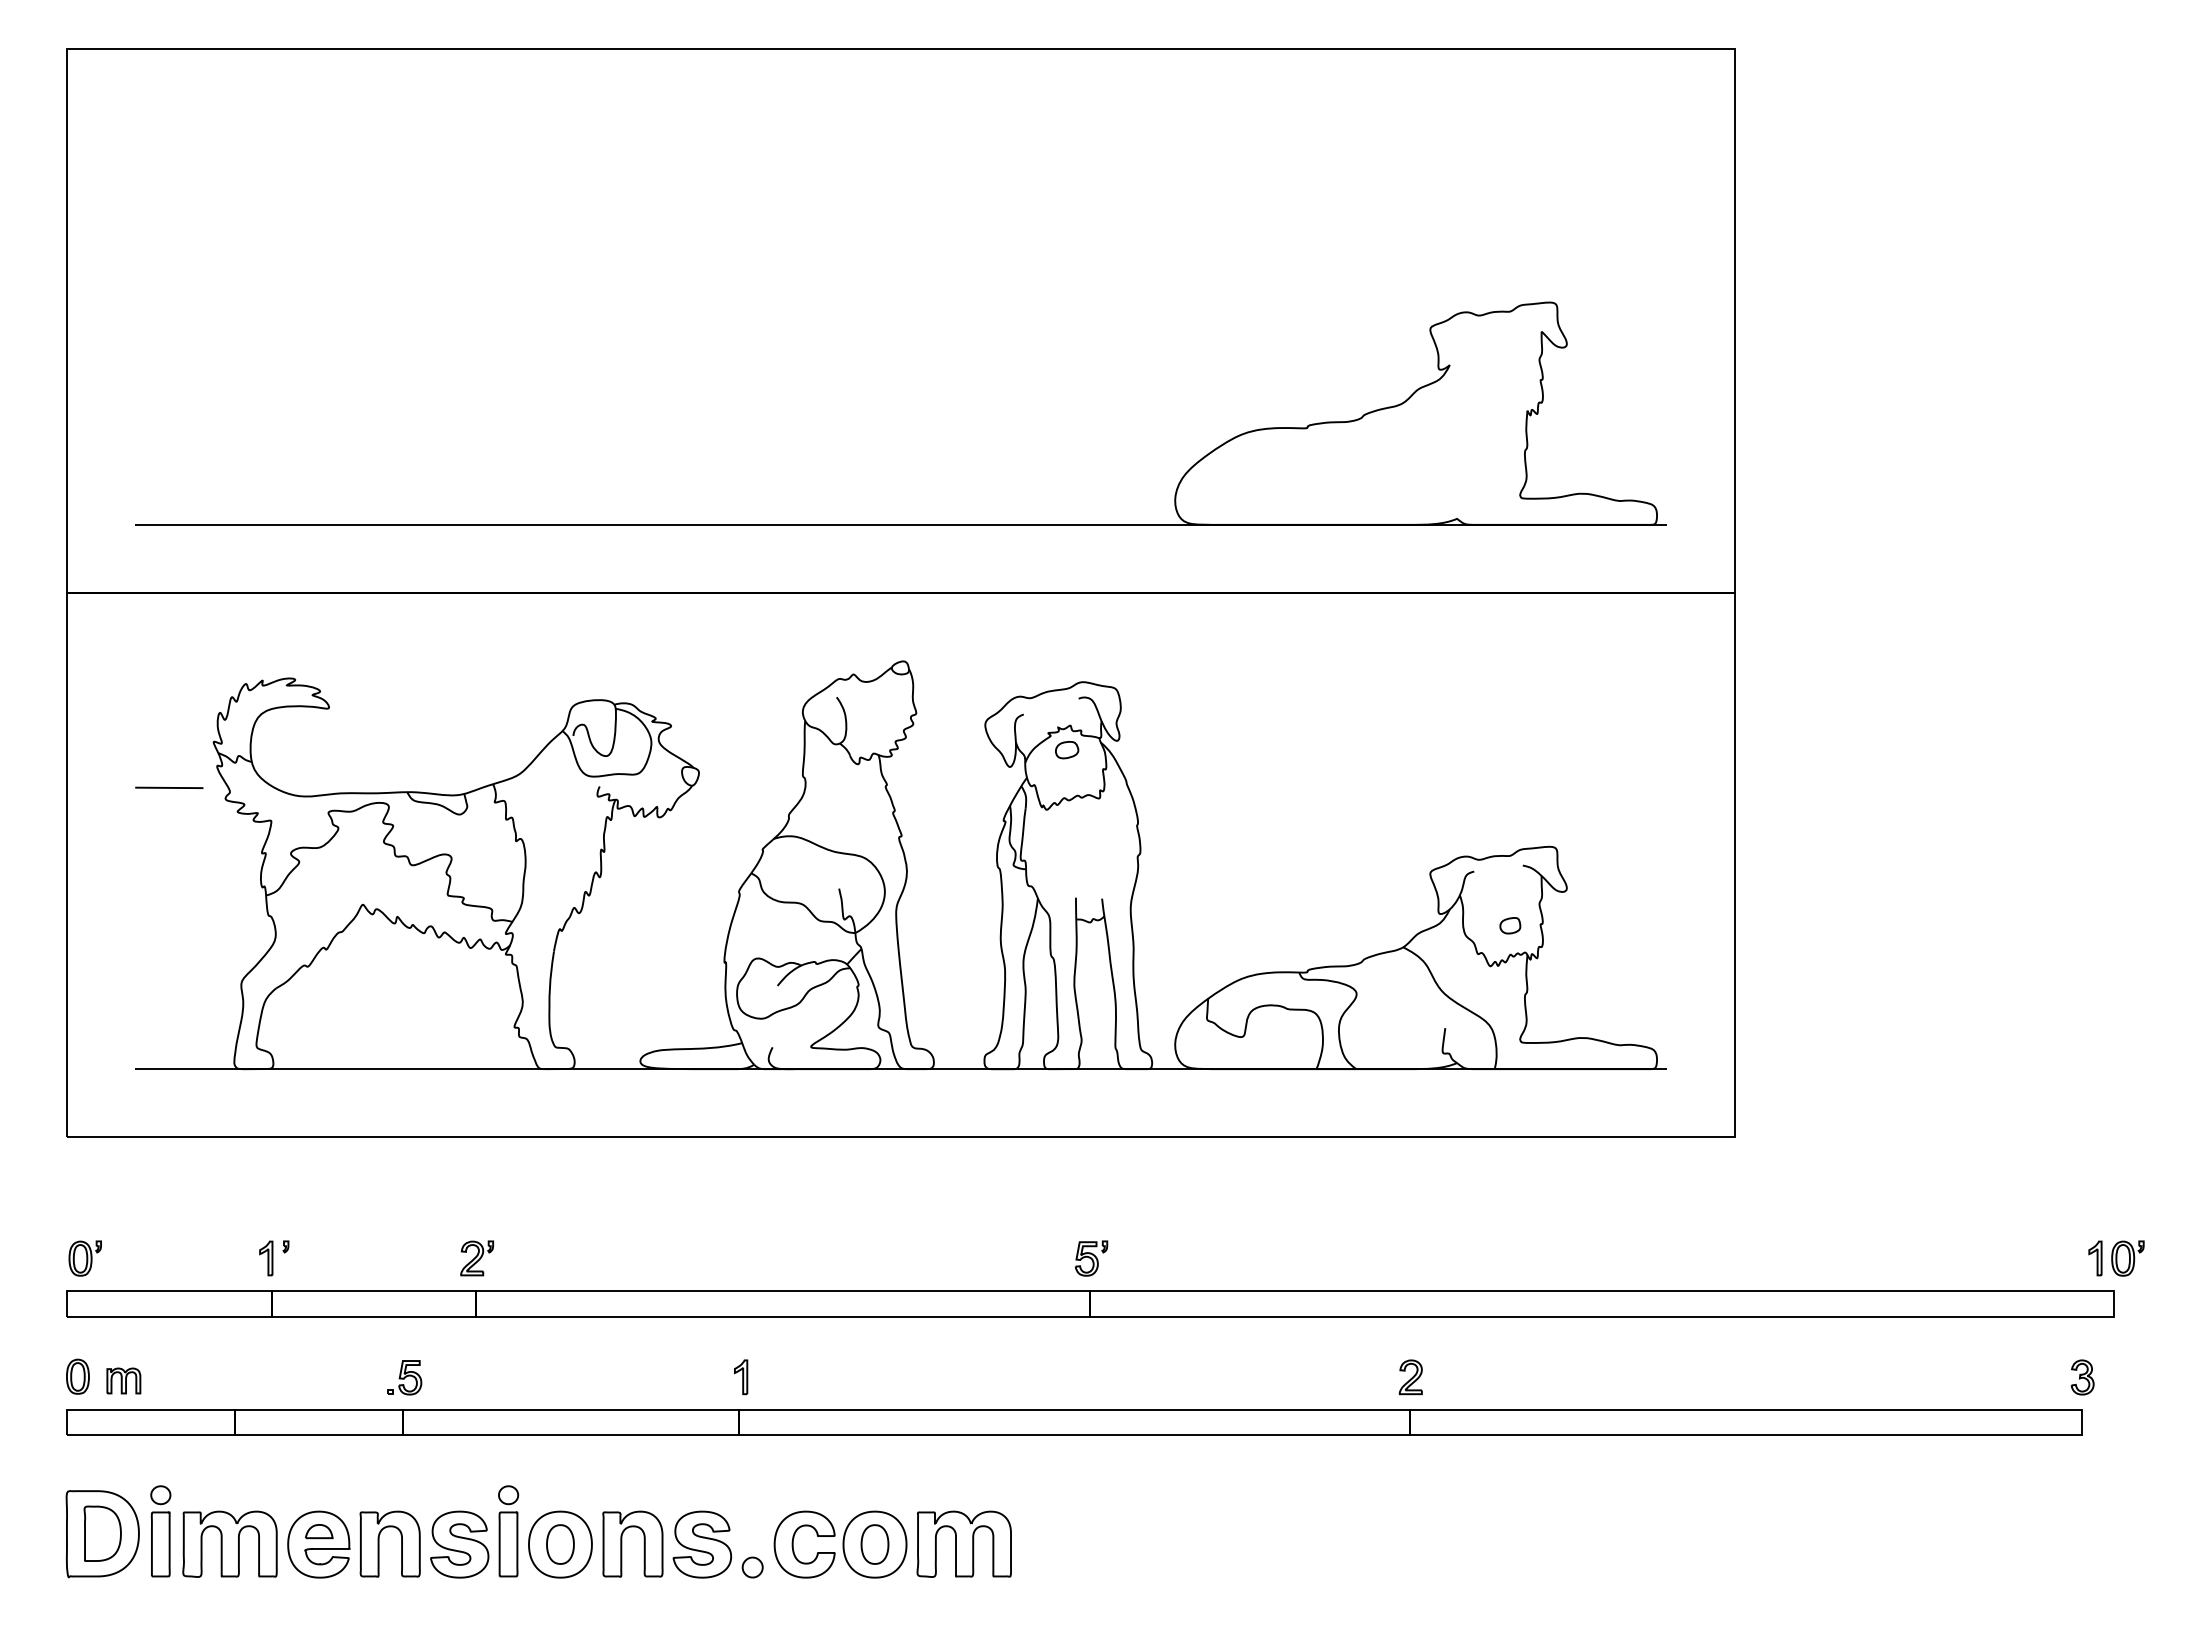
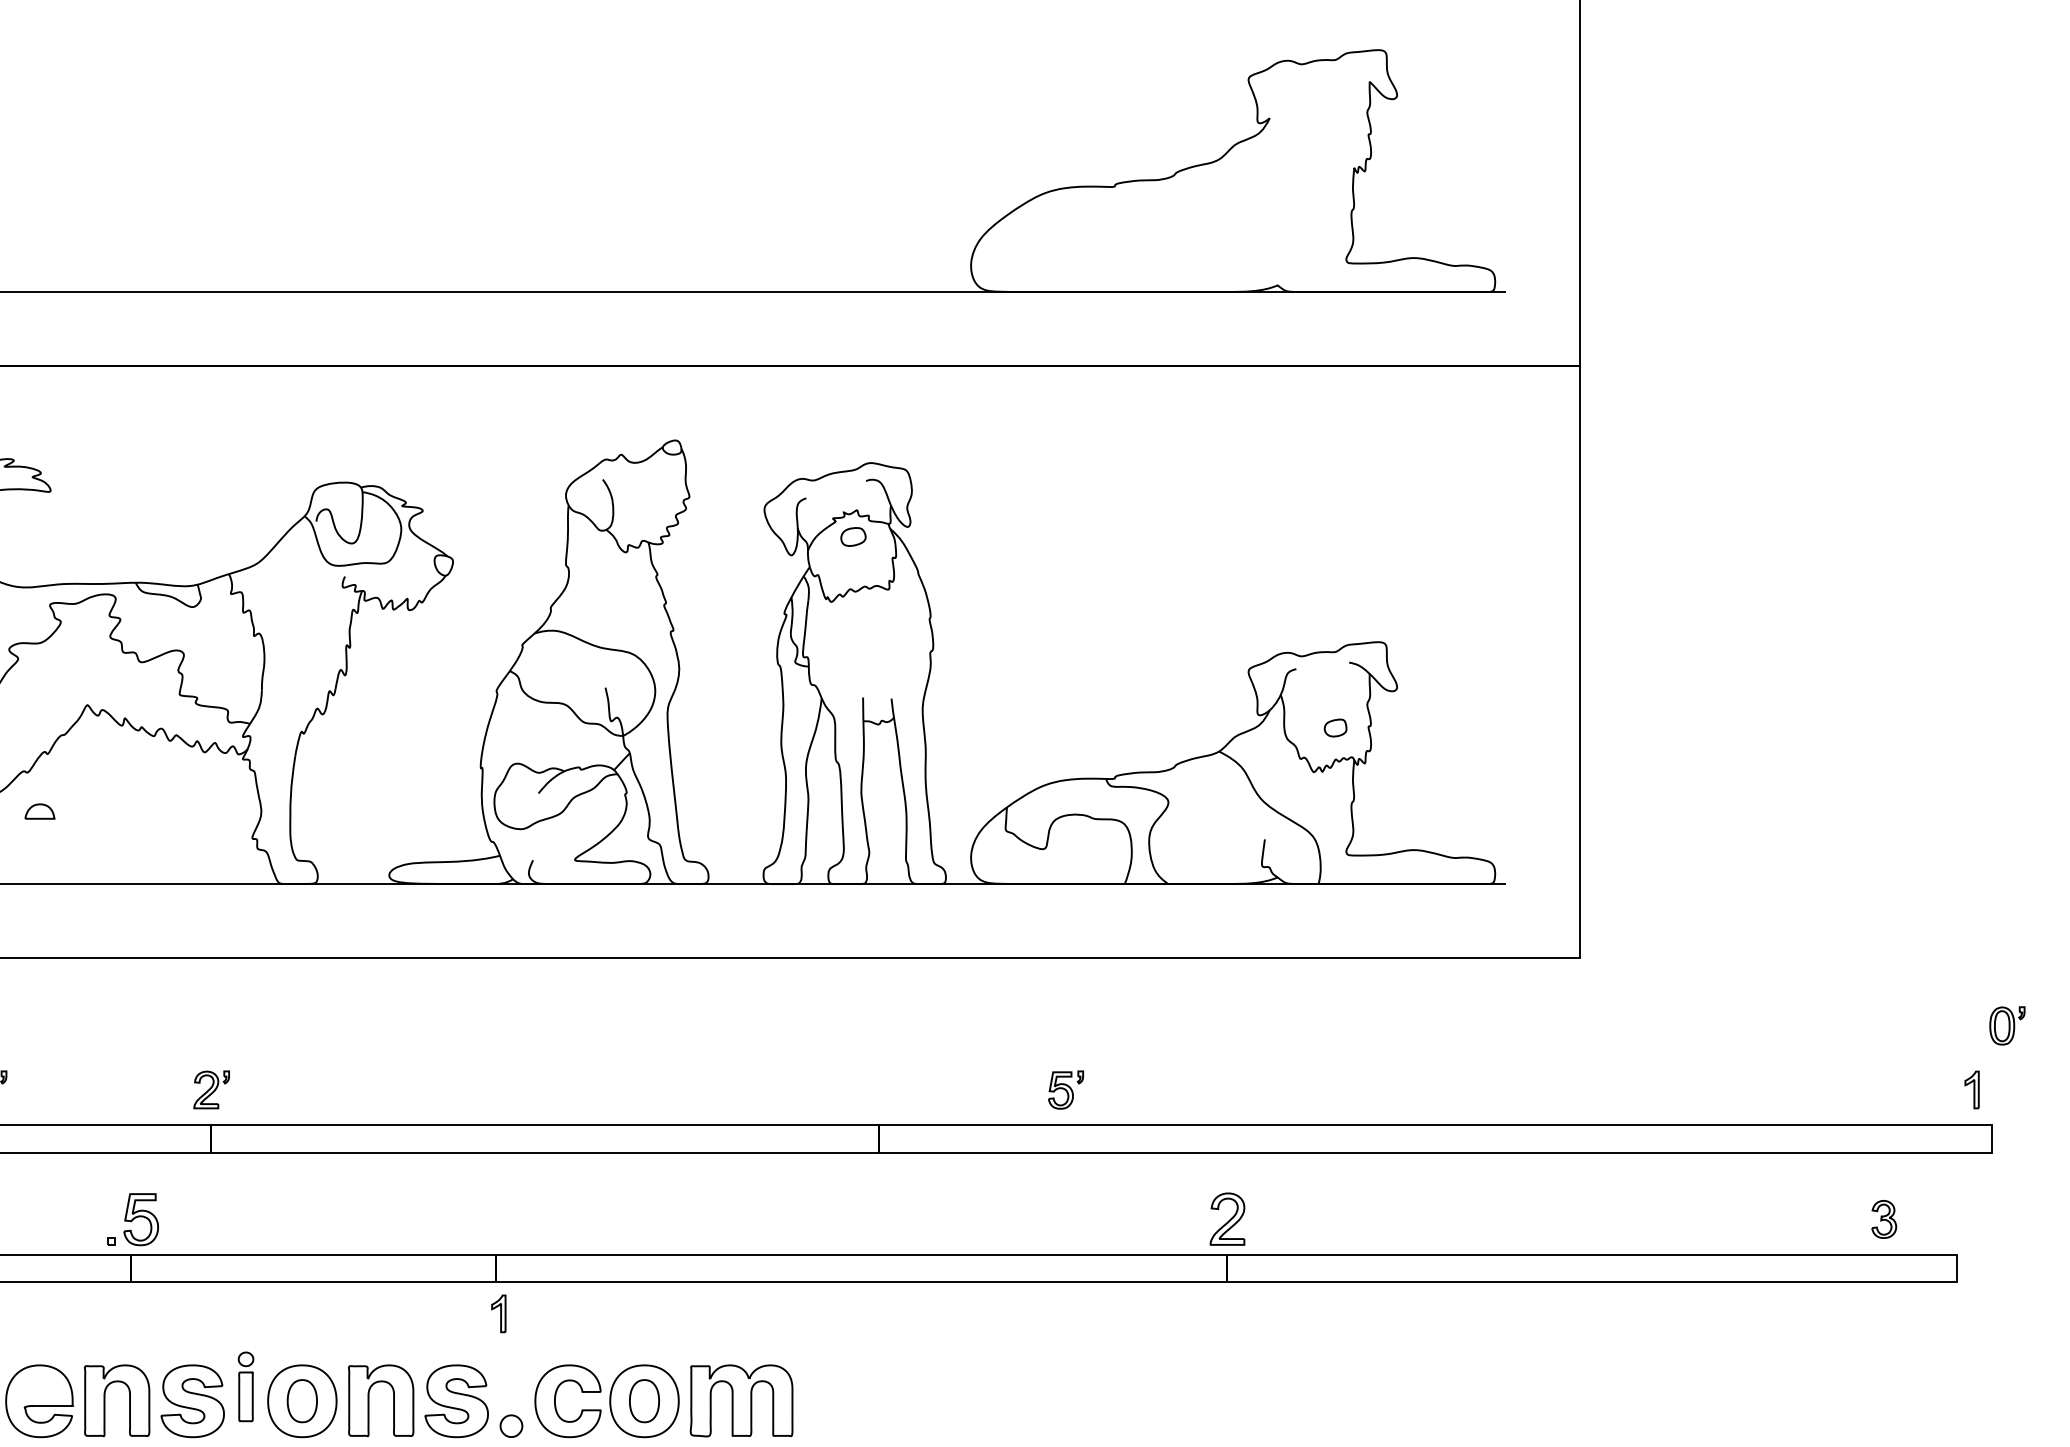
part: (1091, 1258) -> (1066, 1090), moved
part: (2127, 1258) -> (2006, 1025), moved
part: (404, 1377) -> (132, 1219), size x1.4
part: (741, 1377) -> (499, 1314), moved
part: (1410, 1377) -> (1227, 1219), size x1.4
part: (2082, 1377) -> (1884, 1219), moved
part: (319, 1531) -> (40, 811), moved
part: (508, 1531) -> (245, 1386), size x0.7

